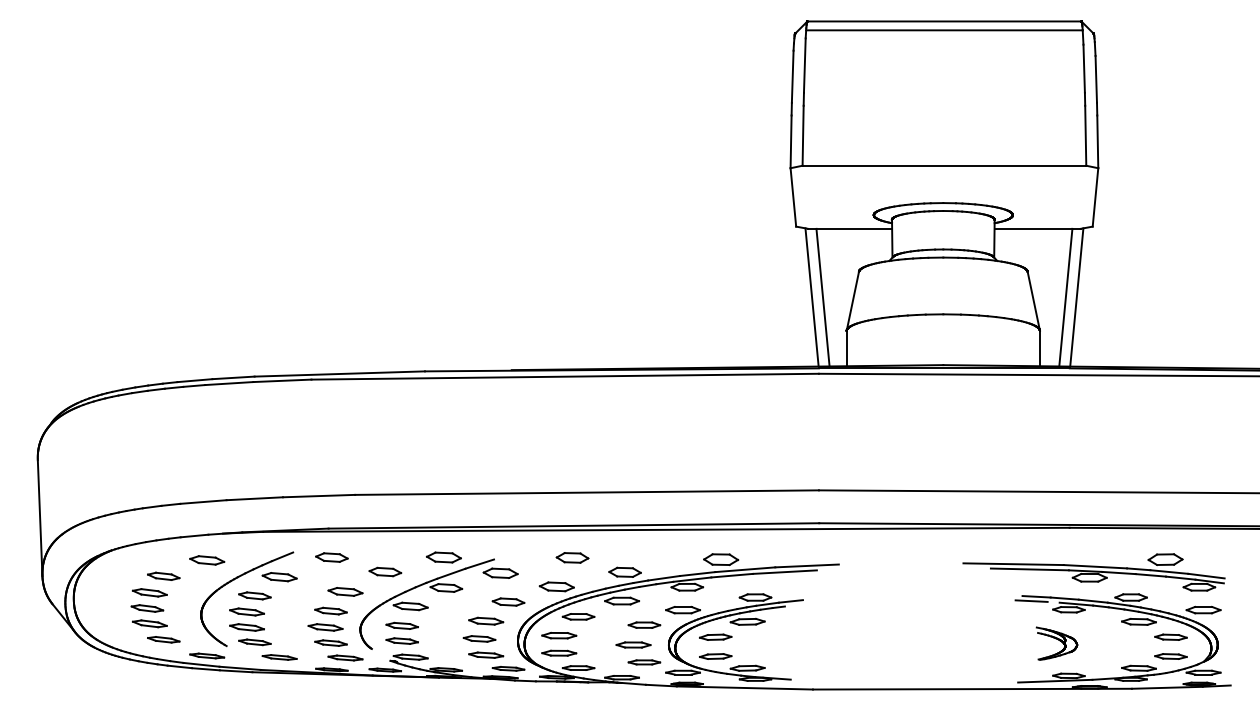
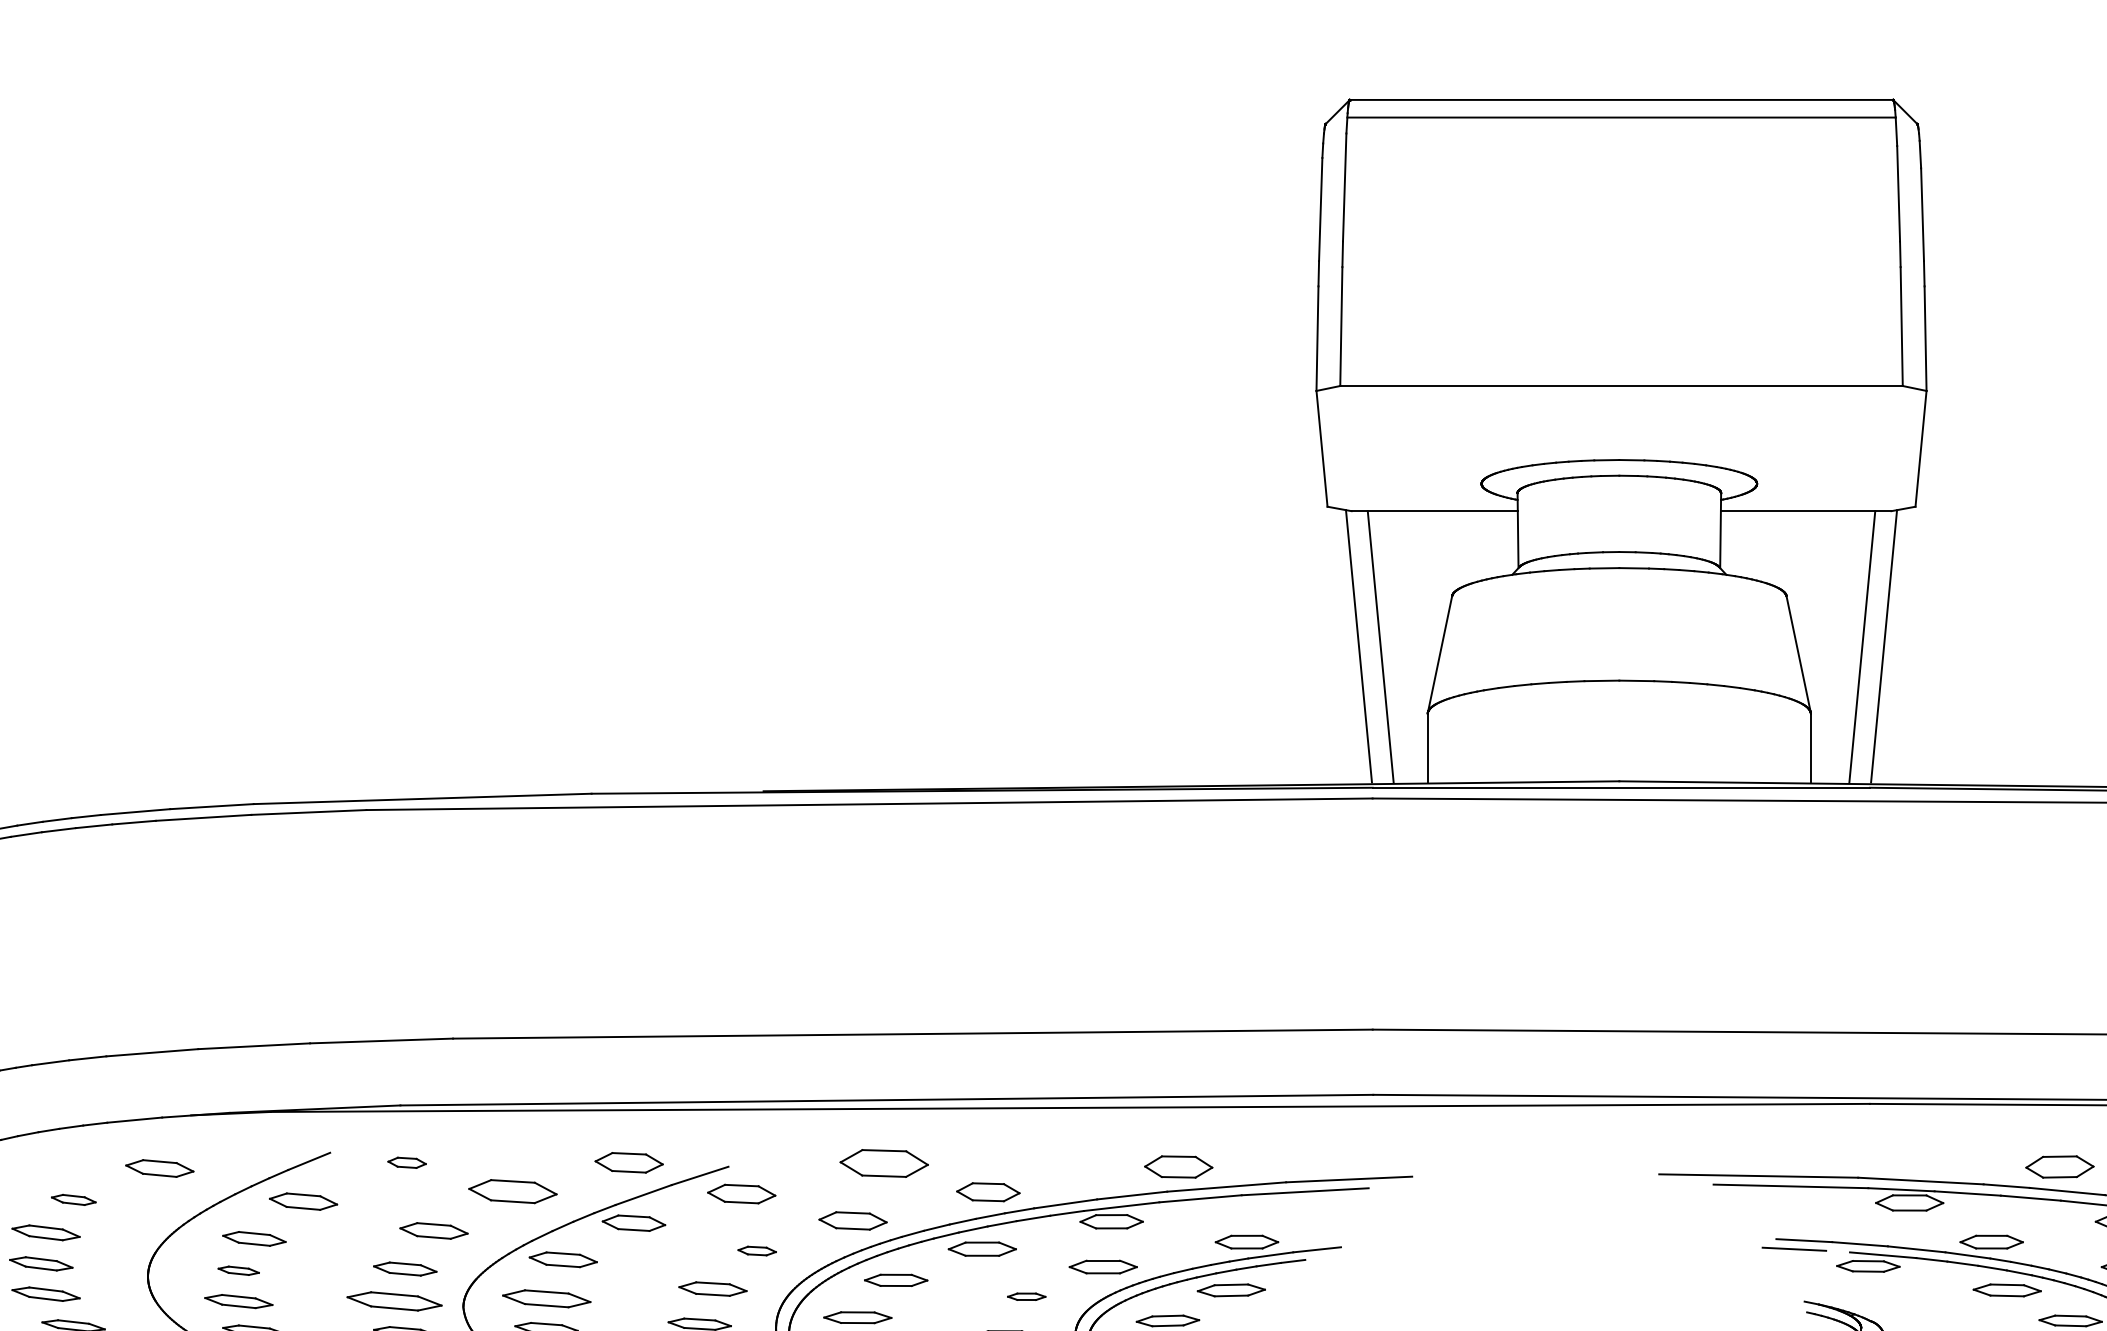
part: (331, 557) -> (406, 1162), size x0.6
part: (572, 557) -> (884, 1162), size x1.4
part: (385, 571) -> (513, 1190), size x1.4
part: (163, 575) -> (73, 1198), size x0.7
part: (508, 601) -> (757, 1249), size x0.6
part: (246, 611) -> (237, 1269), size x0.6
part: (644, 624) -> (1026, 1295), size x0.6
part: (401, 625) -> (545, 1297), size x1.4
part: (325, 627) -> (394, 1301), size x1.4

